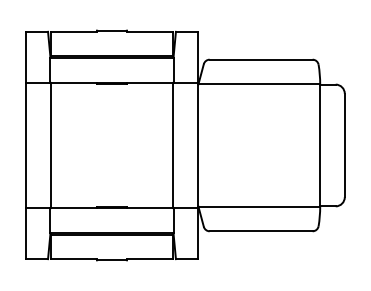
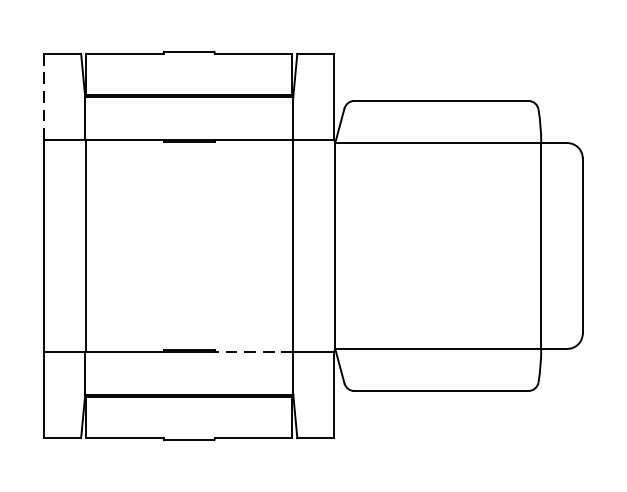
line: (26, 57) -> (44, 97), solid -> dashed
line: (149, 208) -> (252, 352), solid -> dashed

